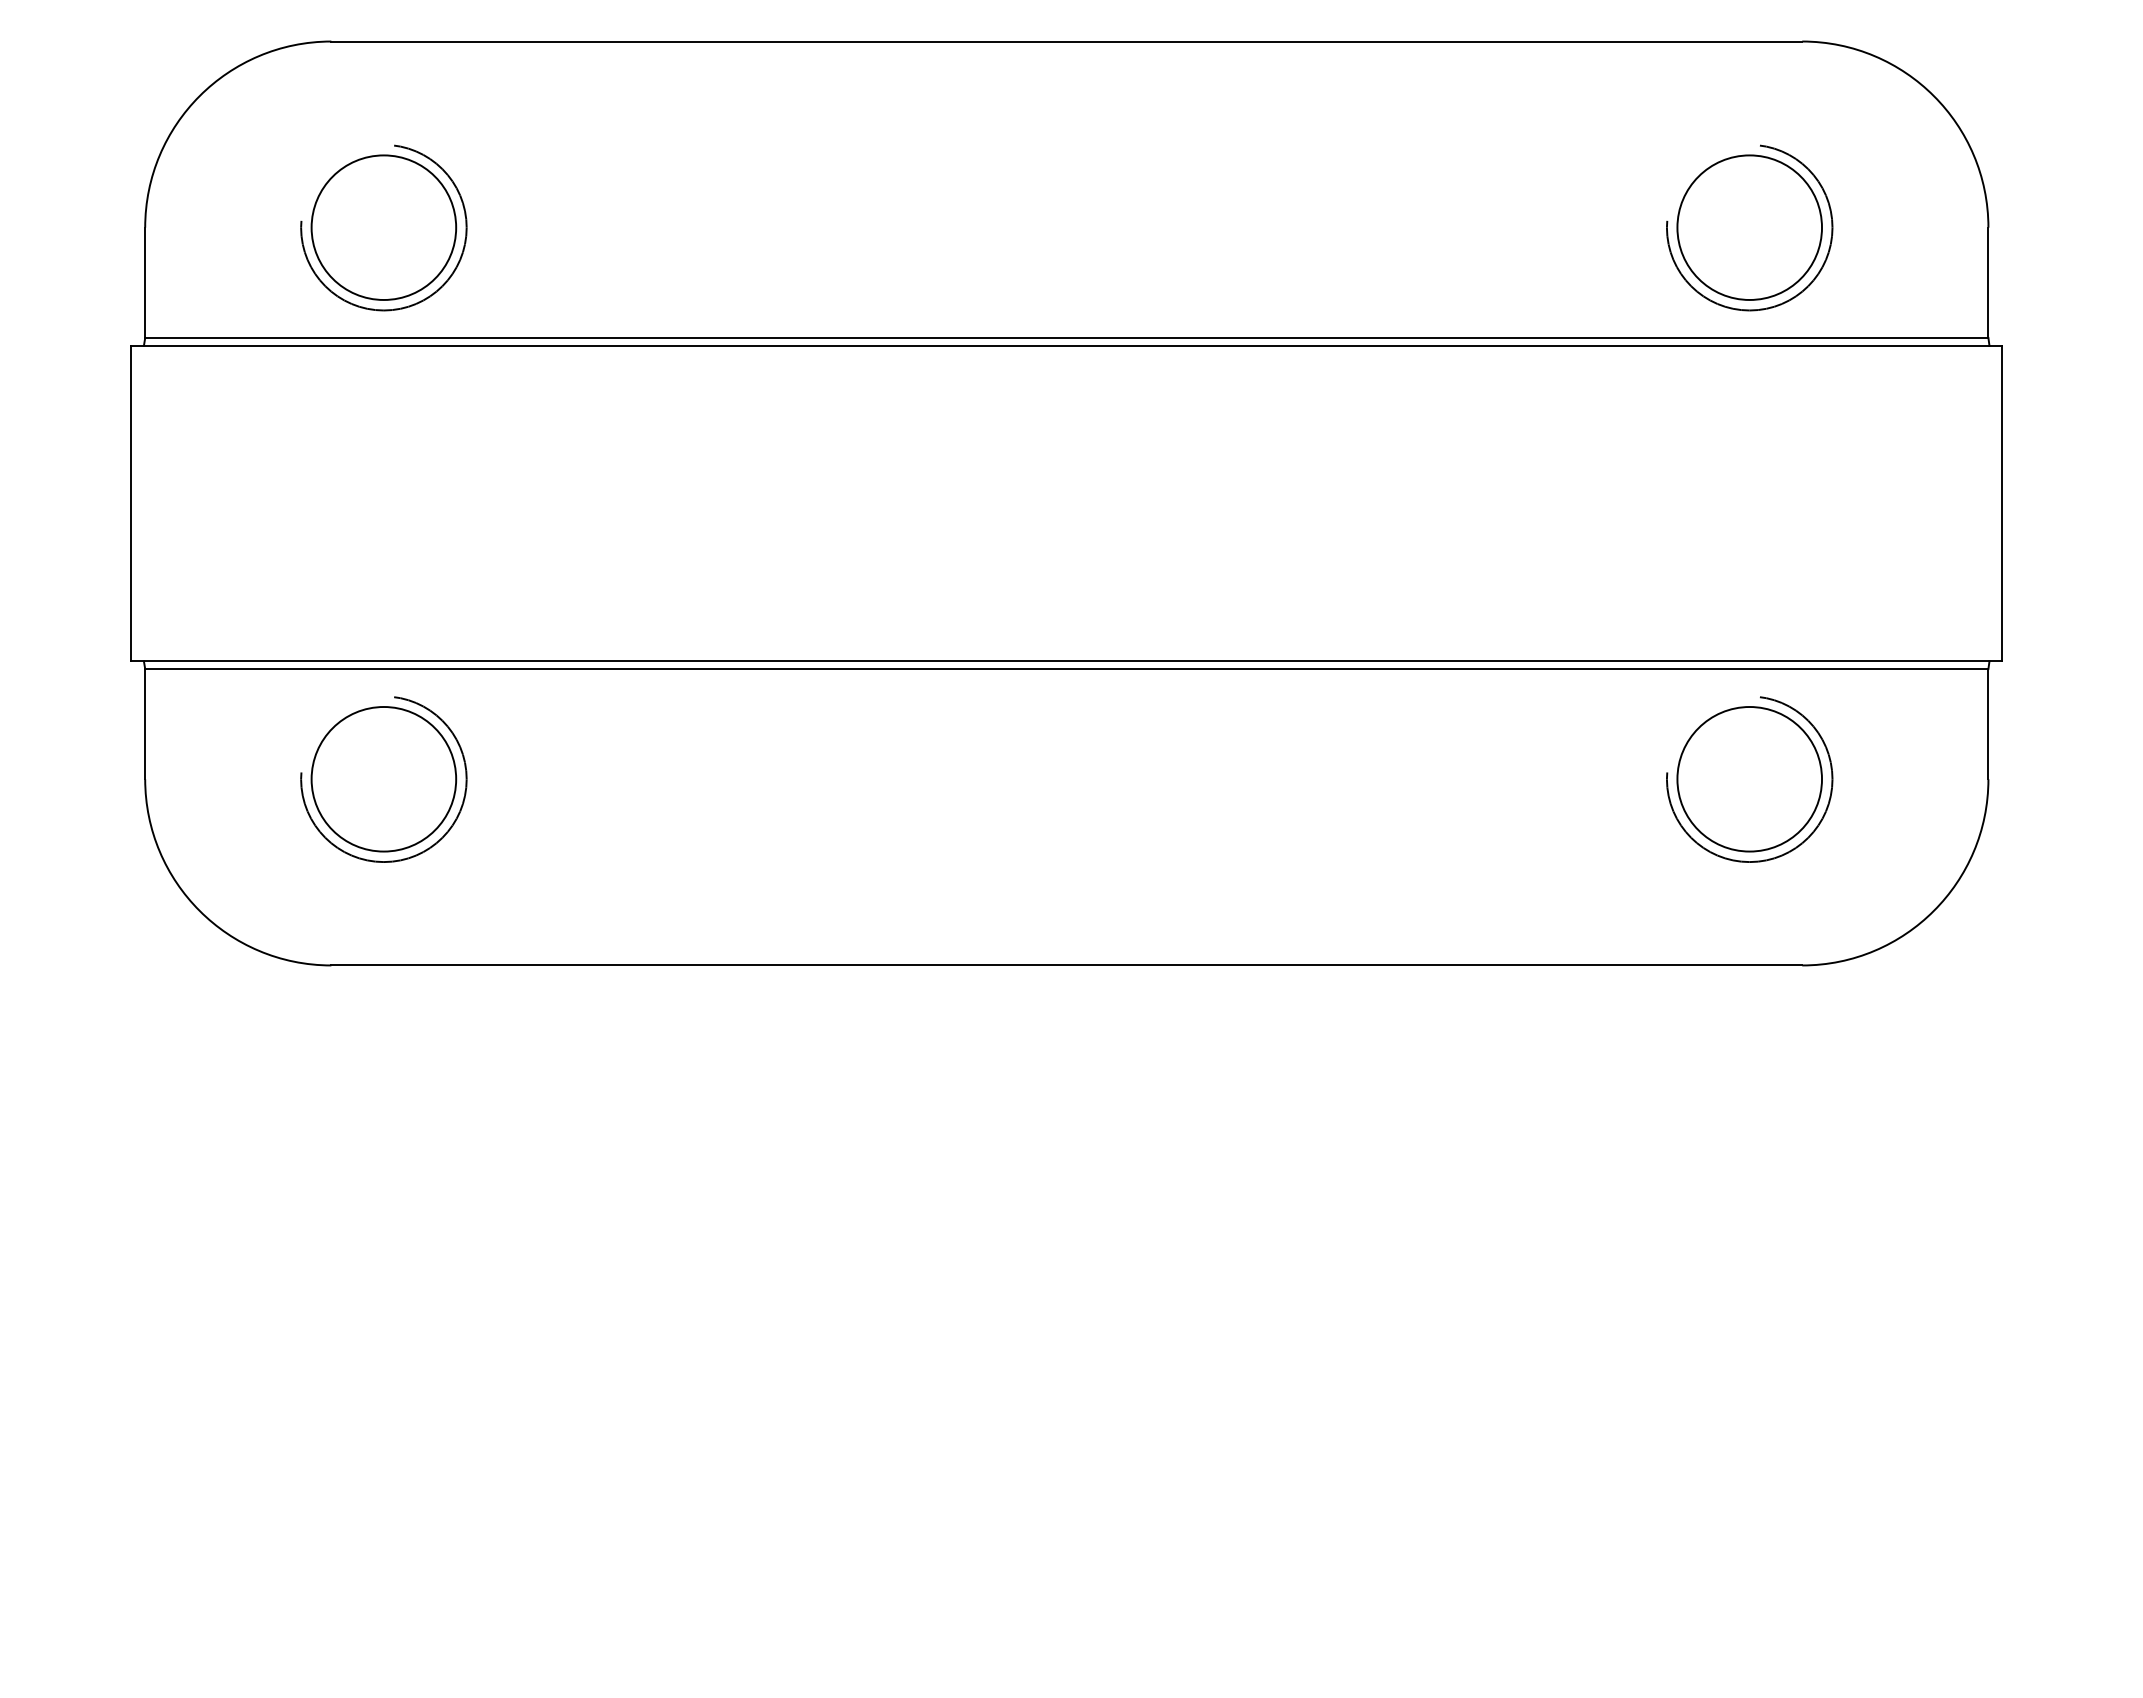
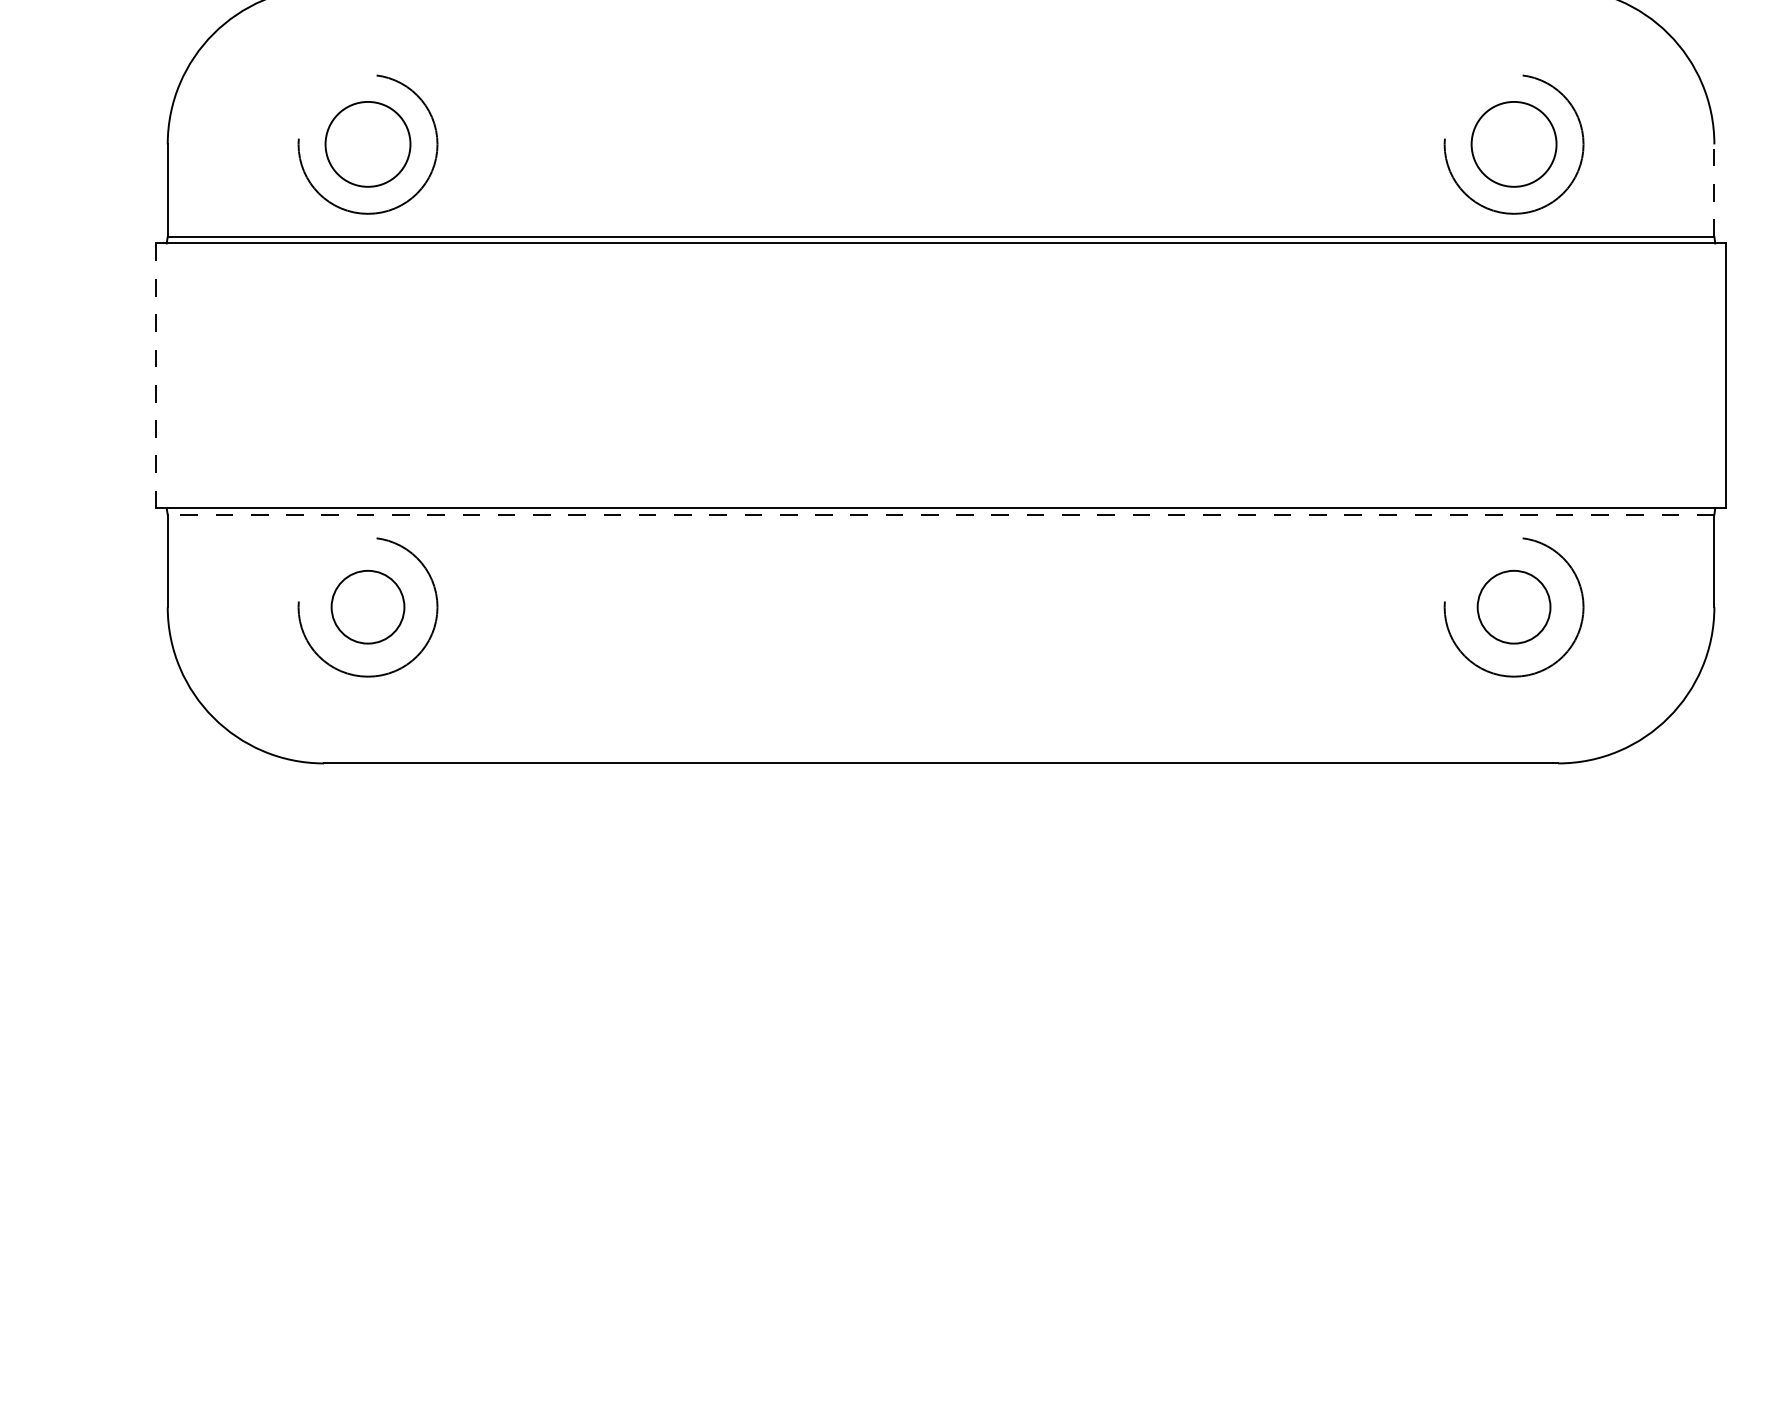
circle: (383, 227) -> (367, 144), size x0.7
circle: (1749, 227) -> (1513, 144), size x0.7
line: (1988, 282) -> (1714, 190), solid -> dashed
line: (131, 503) -> (156, 375), solid -> dashed
line: (1066, 668) -> (940, 514), solid -> dashed
circle: (383, 779) -> (367, 607), size x0.6
circle: (1749, 779) -> (1513, 607), size x0.6

